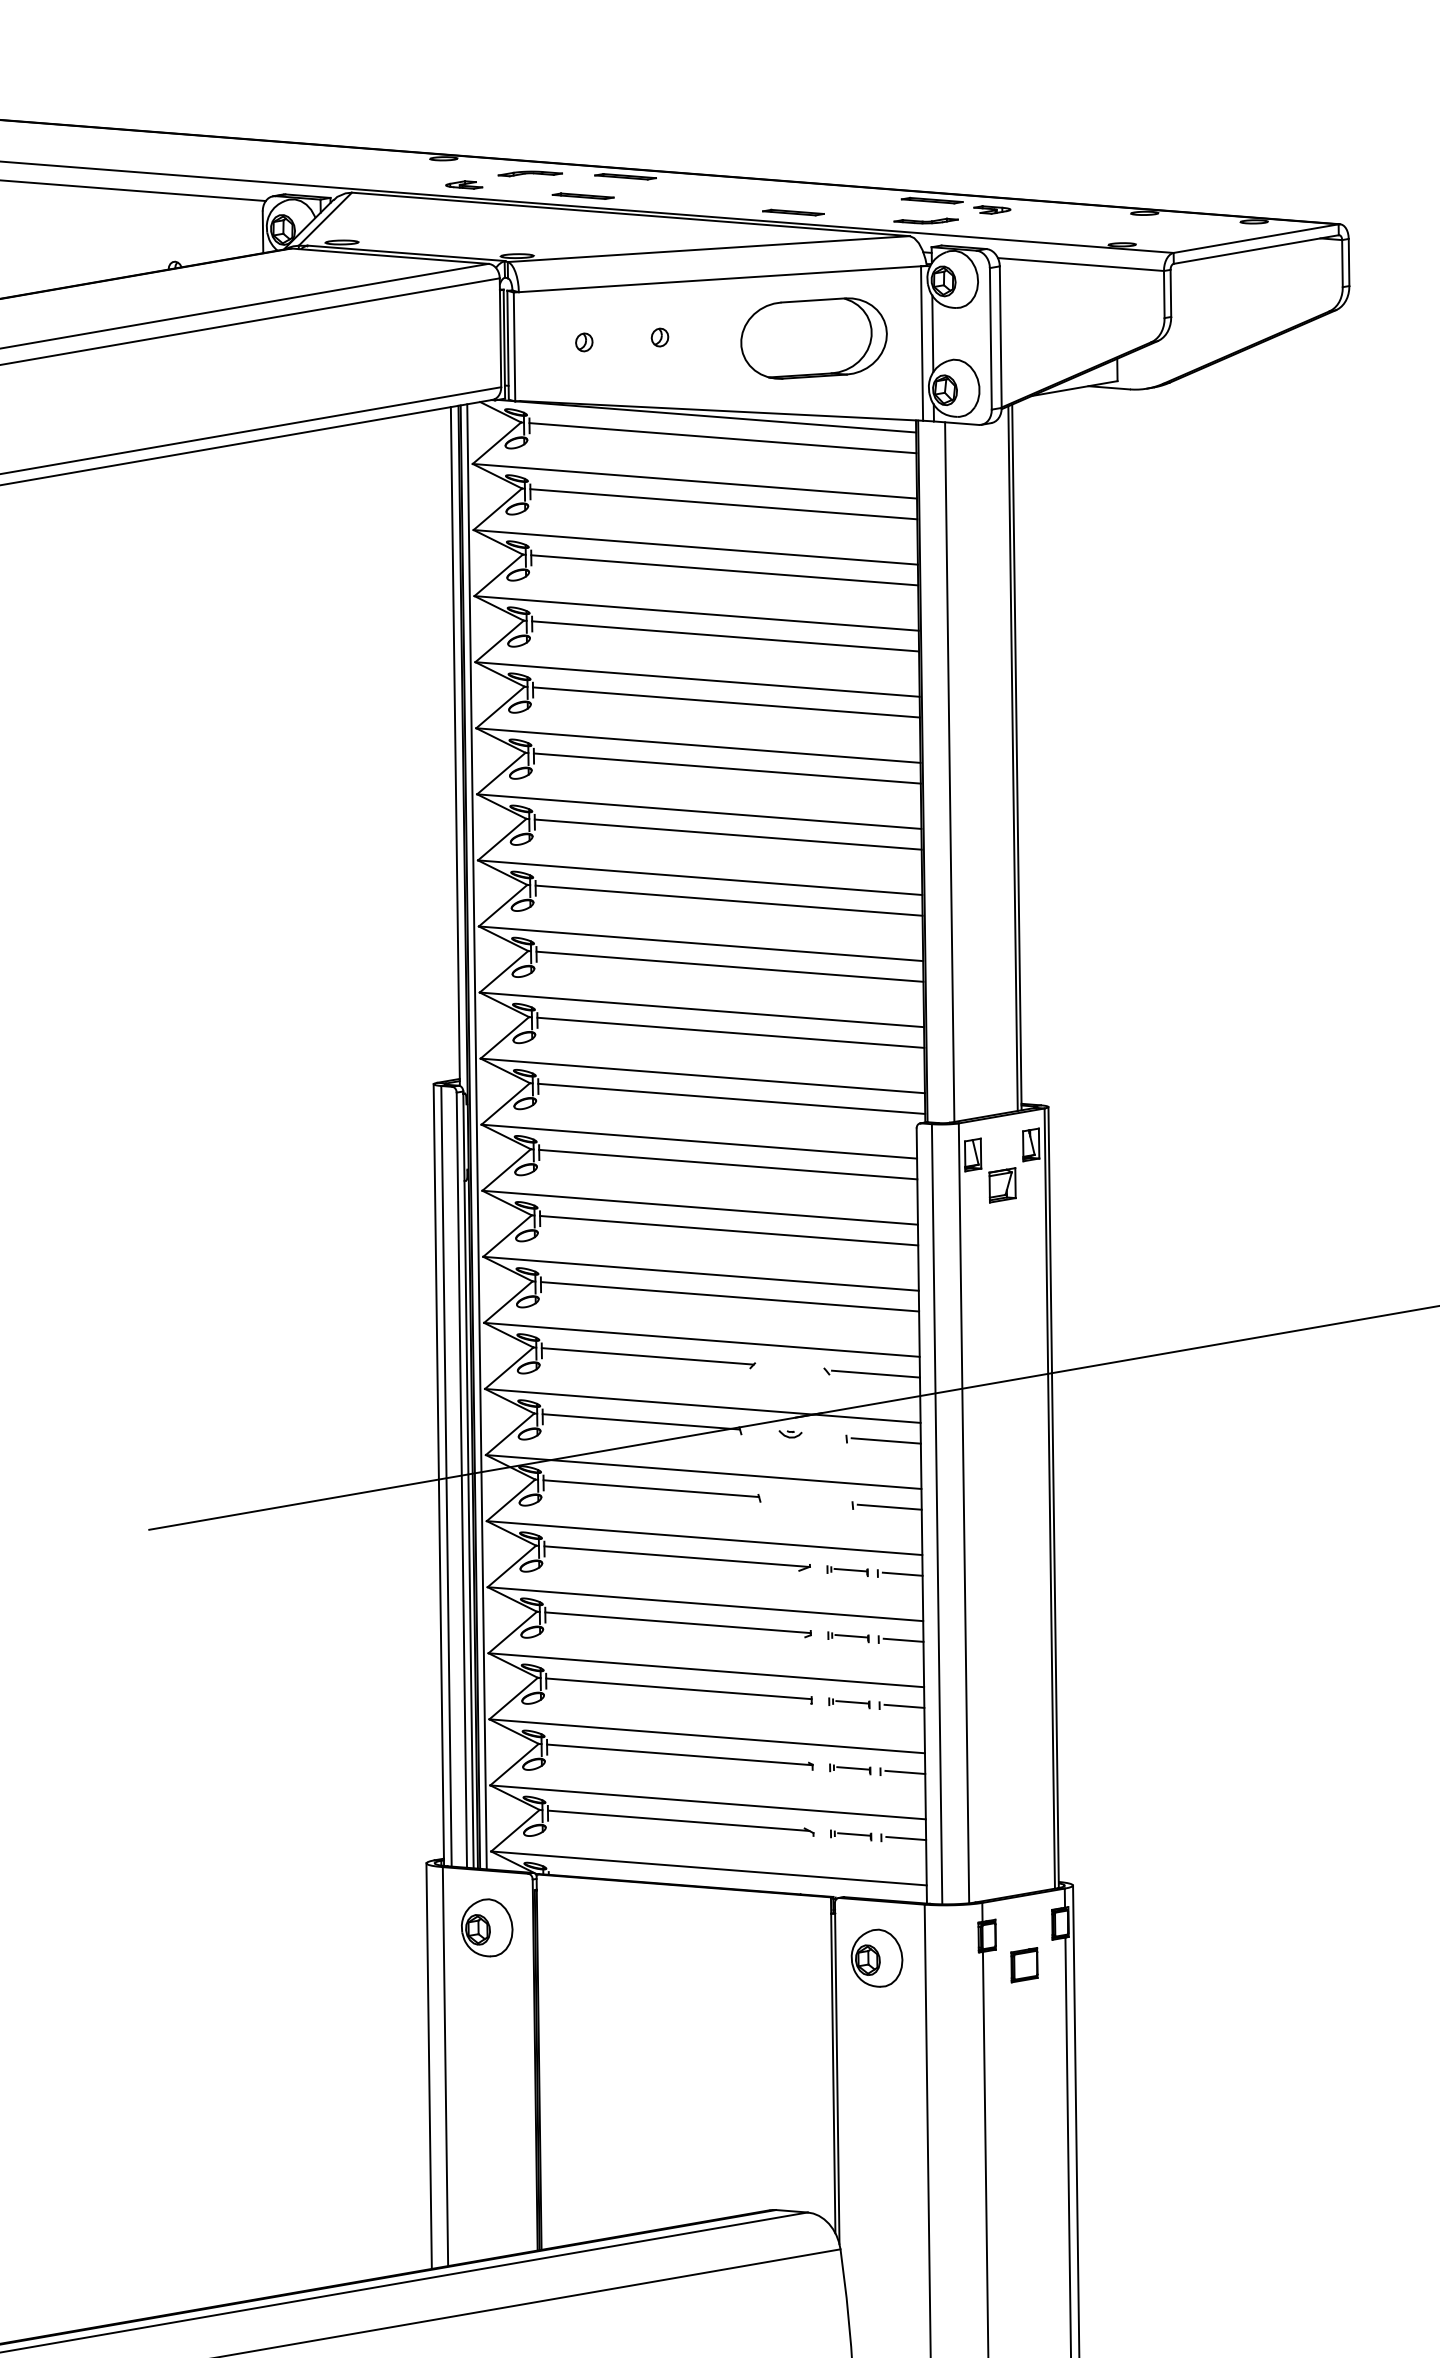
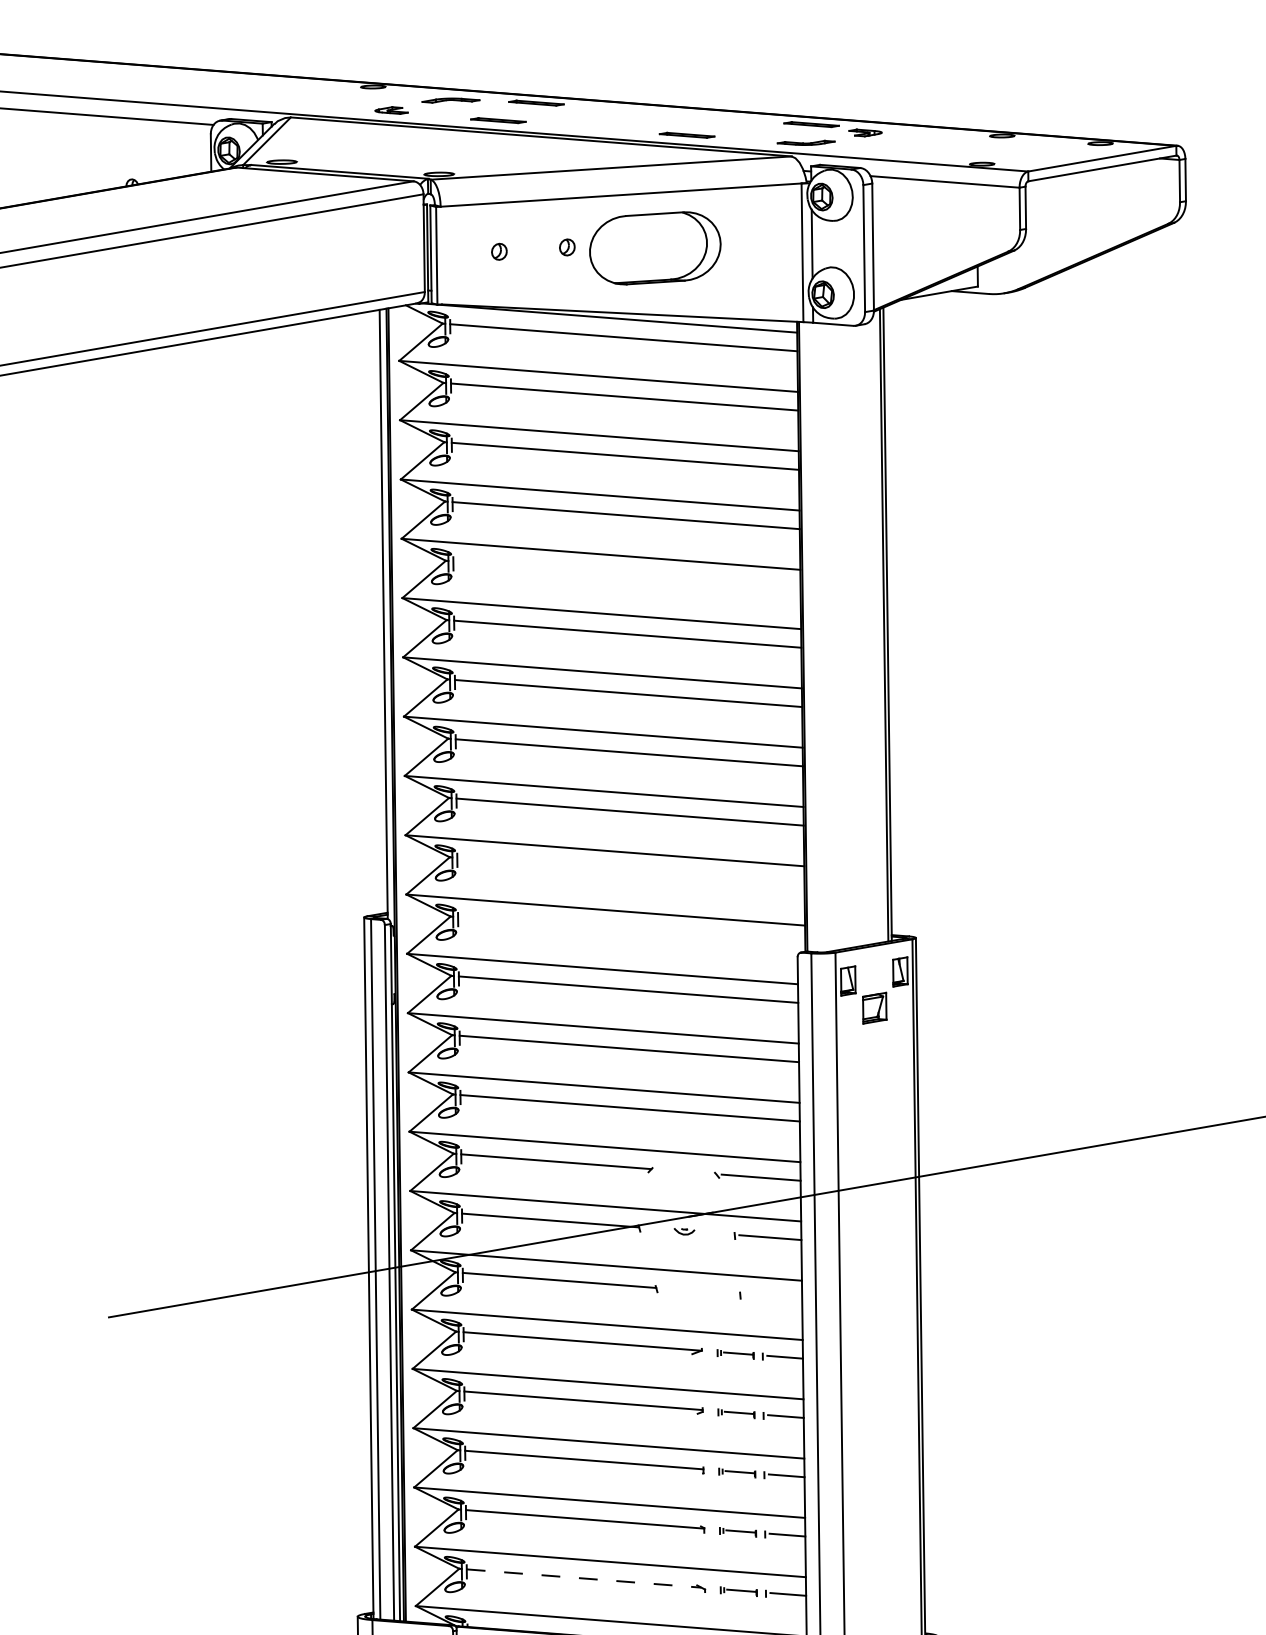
part: (813, 338) -> (654, 248), moved
line: (726, 702) -> (626, 574), removed
line: (949, 771) -> (827, 636), removed
line: (730, 1032) -> (630, 871), removed
line: (731, 1098) -> (631, 930), removed
line: (476, 1136) -> (402, 964), removed
line: (889, 1506) -> (773, 1296), removed
line: (679, 1820) -> (584, 1578), solid -> dashed

